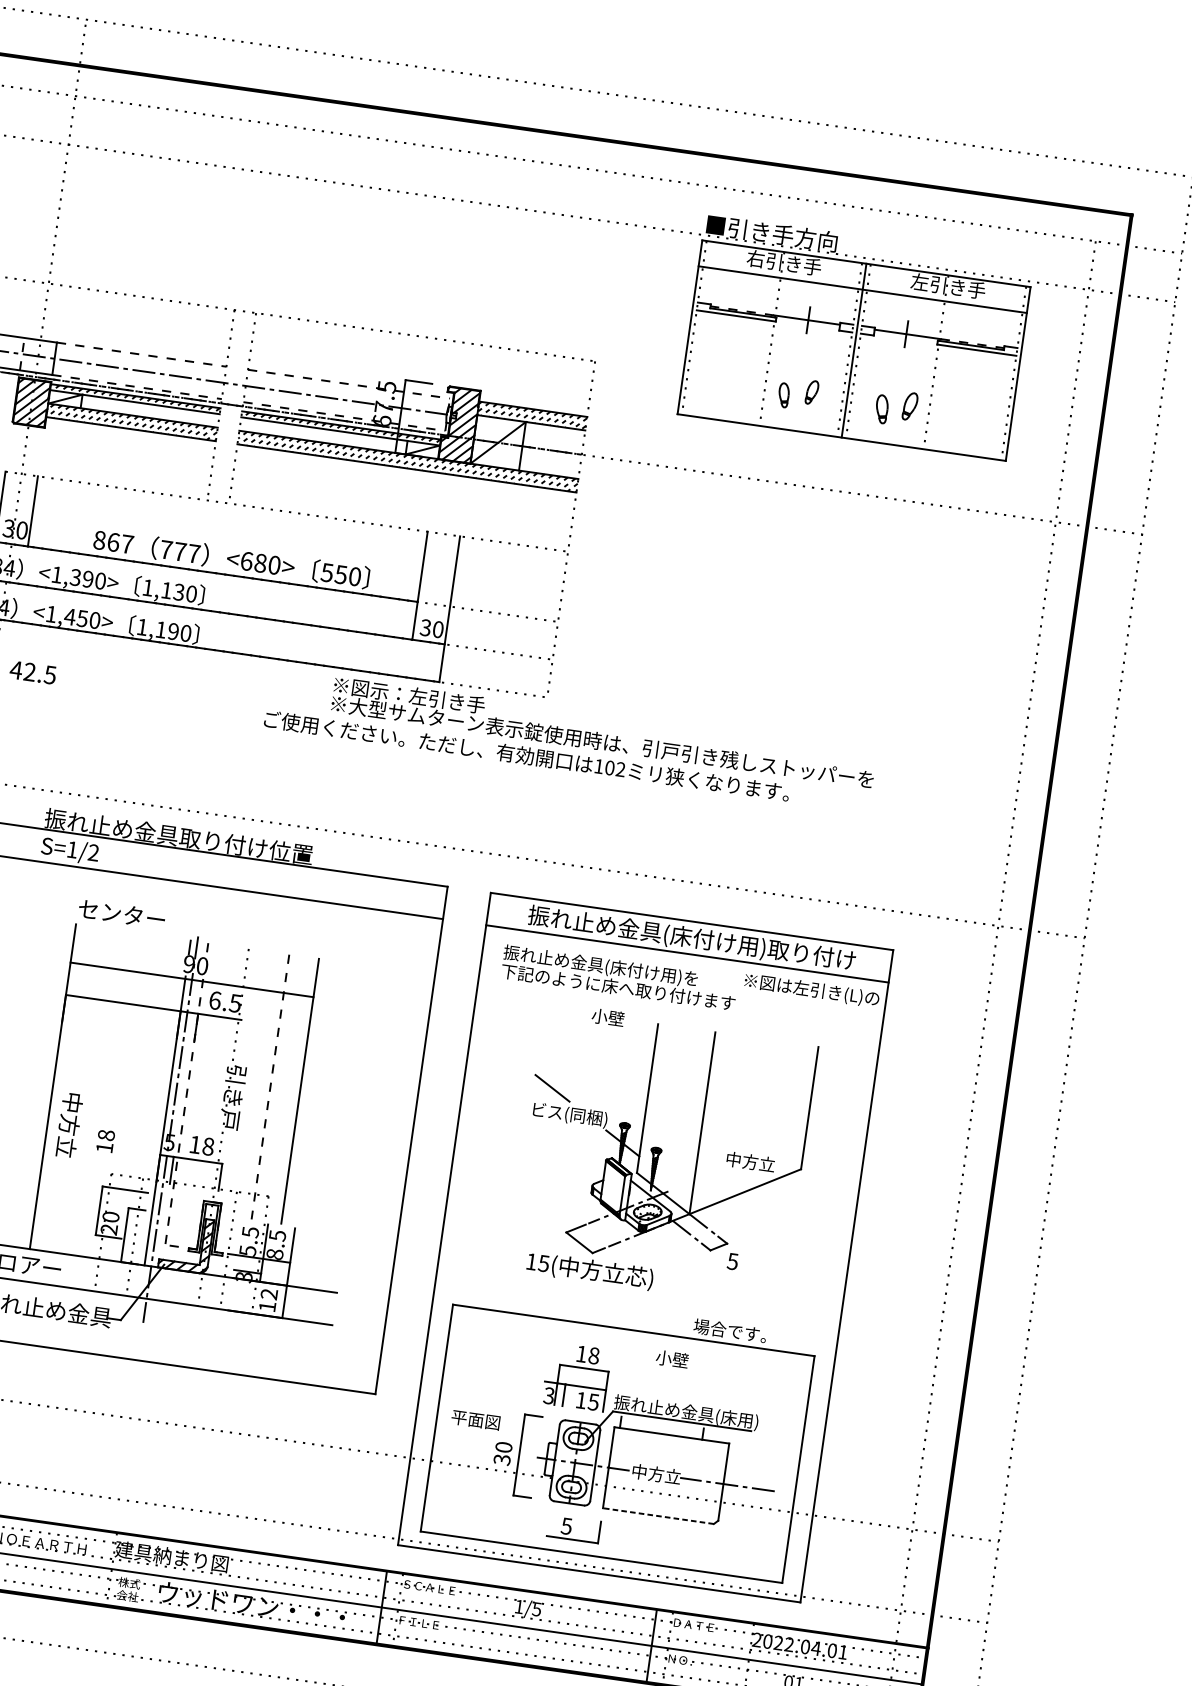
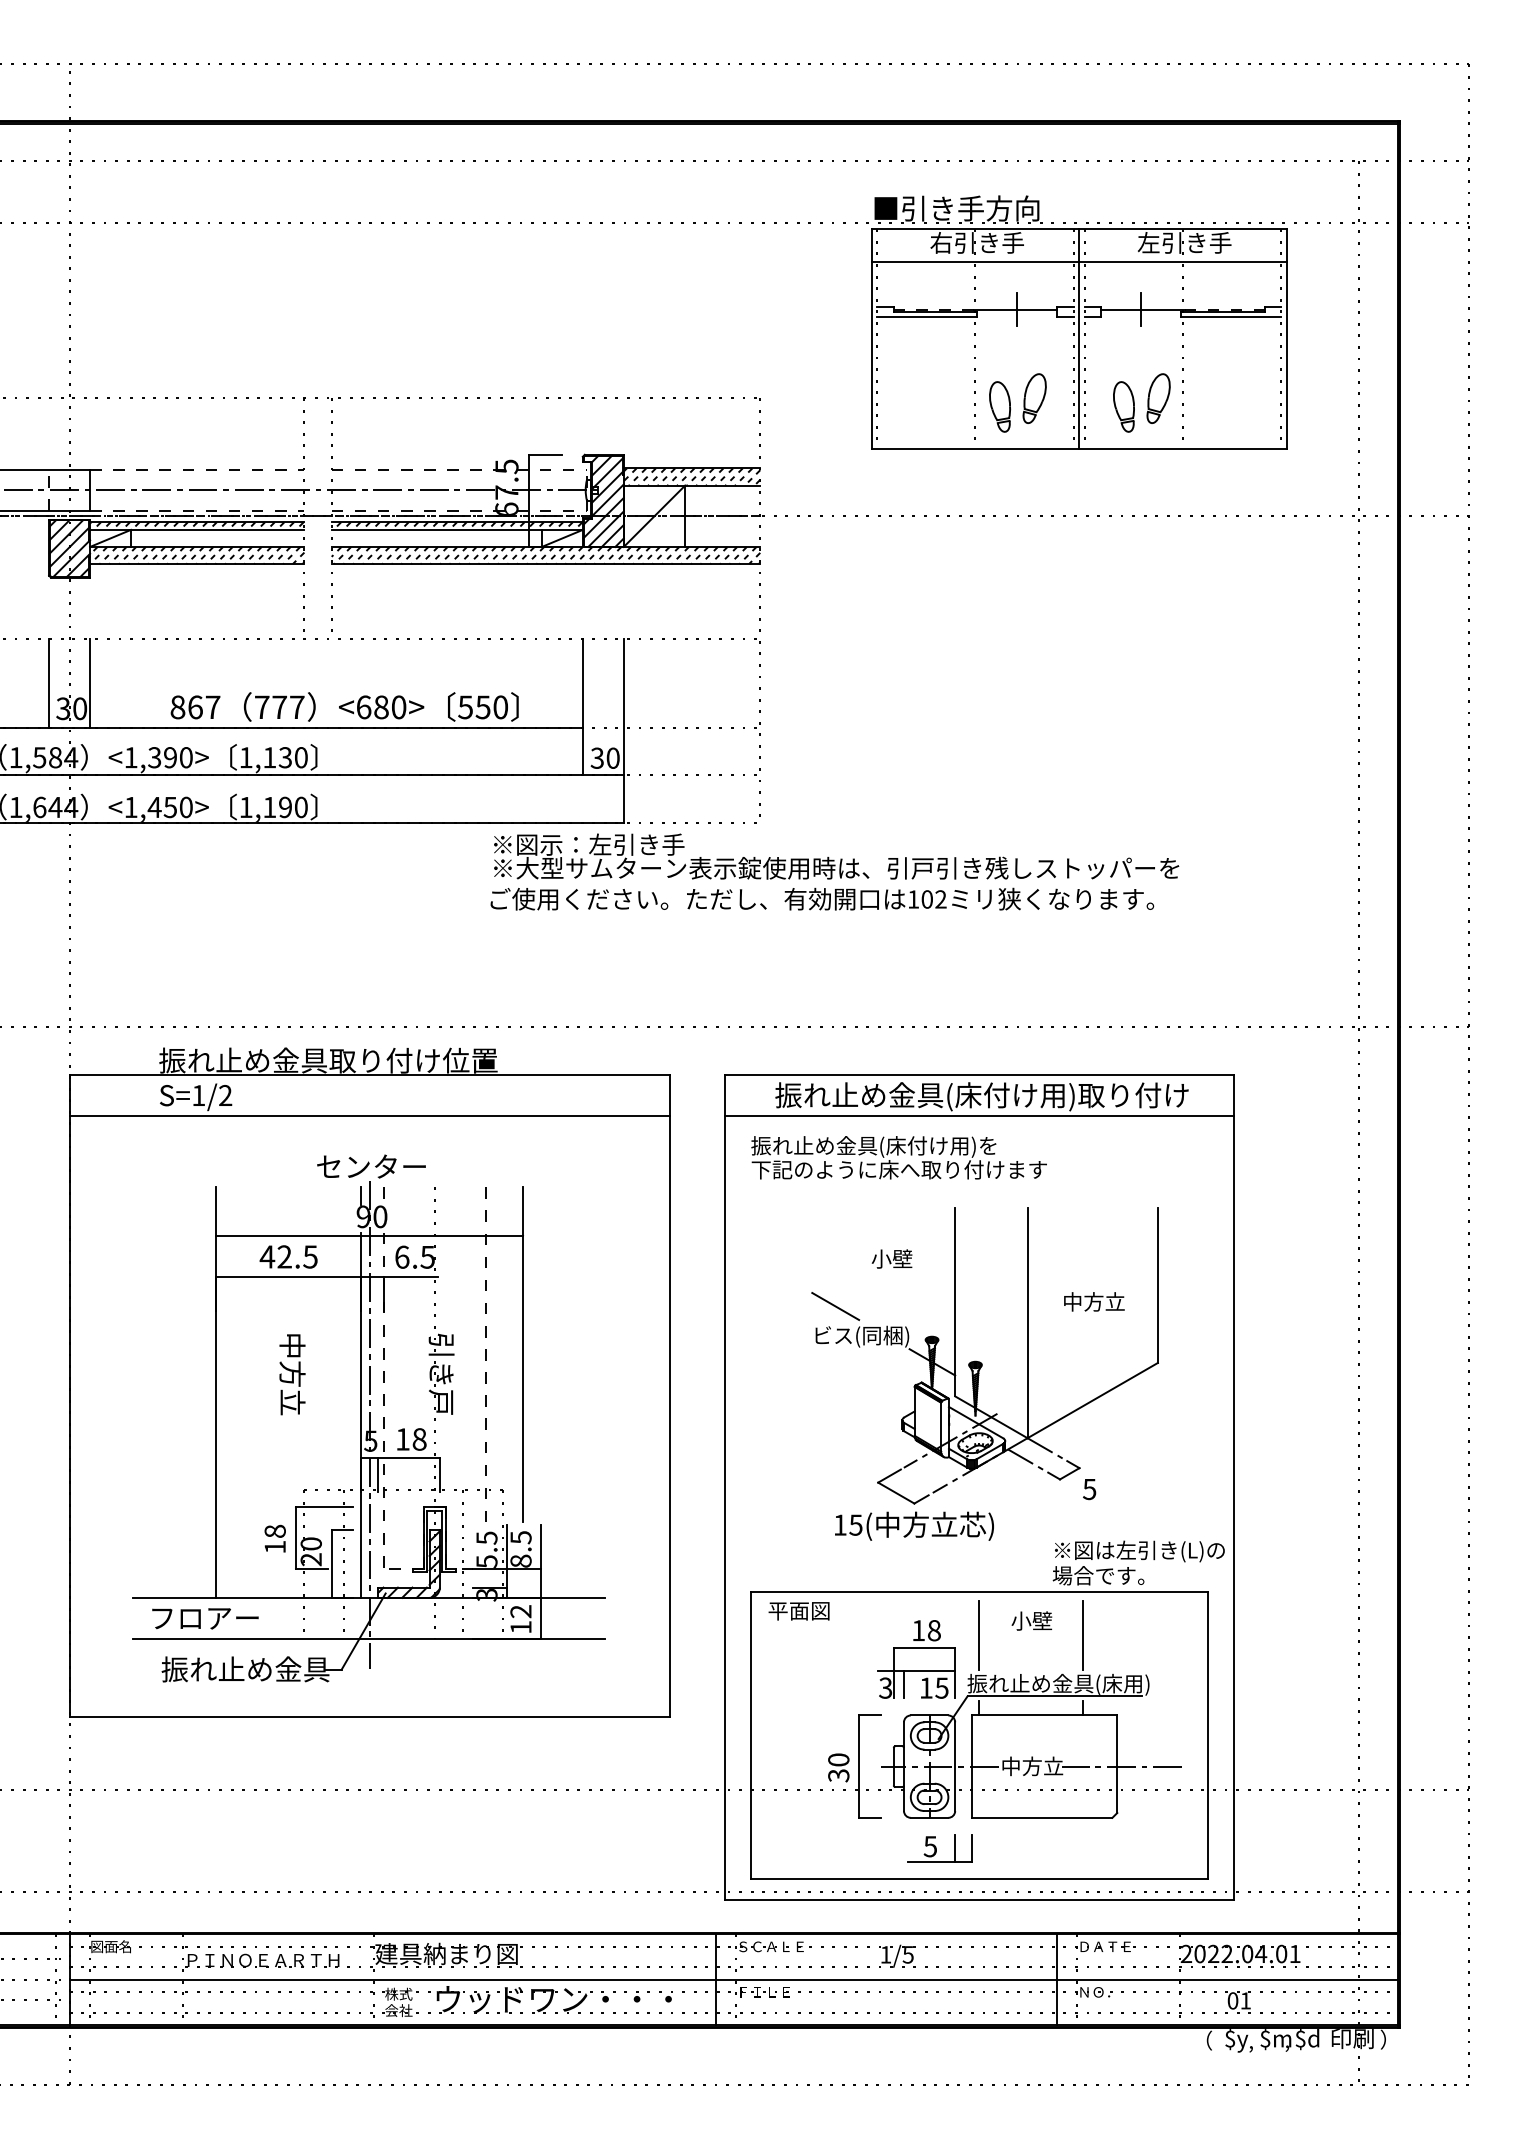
part: (812, 392) -> (1034, 398), size x1.67
part: (783, 394) -> (999, 406), size x1.67
part: (910, 406) -> (1158, 398), size x1.43
part: (881, 408) -> (1123, 406), size x1.43
text: (32, 672) -> (288, 1256), moved
text: (527, 755) -> (822, 898), moved
text: (122, 914) -> (371, 1166), moved
text: (811, 990) -> (1139, 1551), moved
text: (607, 1017) -> (891, 1258), moved
text: (69, 1125) -> (292, 1374), moved
text: (105, 1140) -> (274, 1538), moved
text: (750, 1161) -> (1094, 1301), moved
line: (629, 1364) -> (979, 1634), added
line: (711, 1375) -> (1083, 1634), added
text: (475, 1420) -> (798, 1611), moved
line: (657, 1515) -> (1041, 1817), dashed -> solid
line: (586, 1530) -> (955, 1848), added

